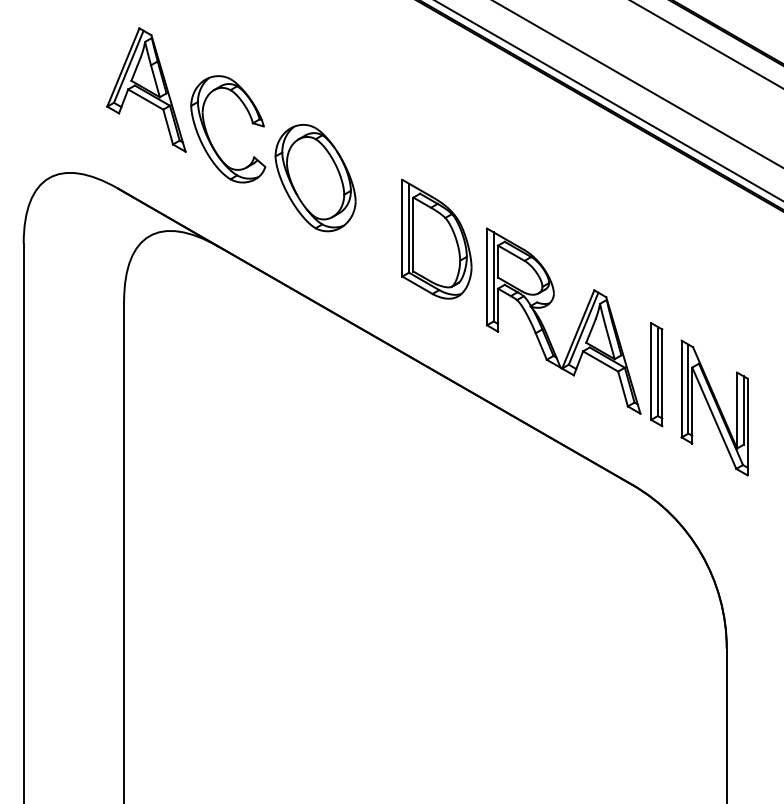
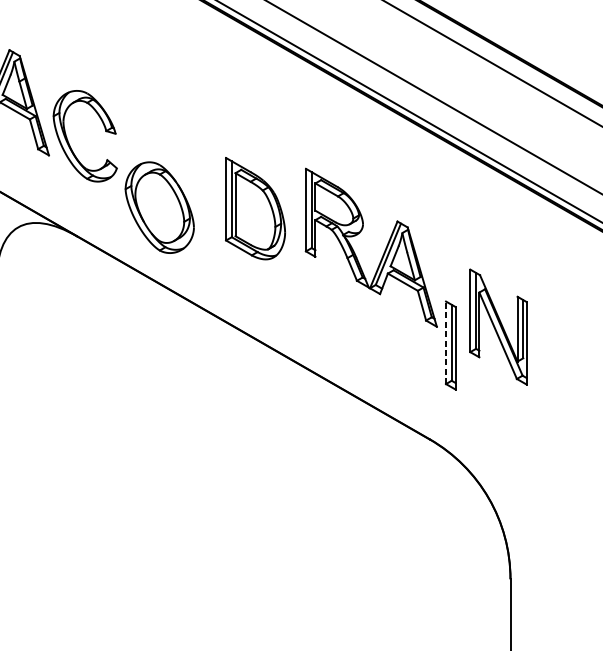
part: (315, 178) -> (159, 208), moved
part: (436, 238) -> (255, 208), moved
part: (578, 325) -> (384, 251), moved
line: (651, 371) -> (446, 342), solid -> dashed
part: (714, 407) -> (498, 326), moved

